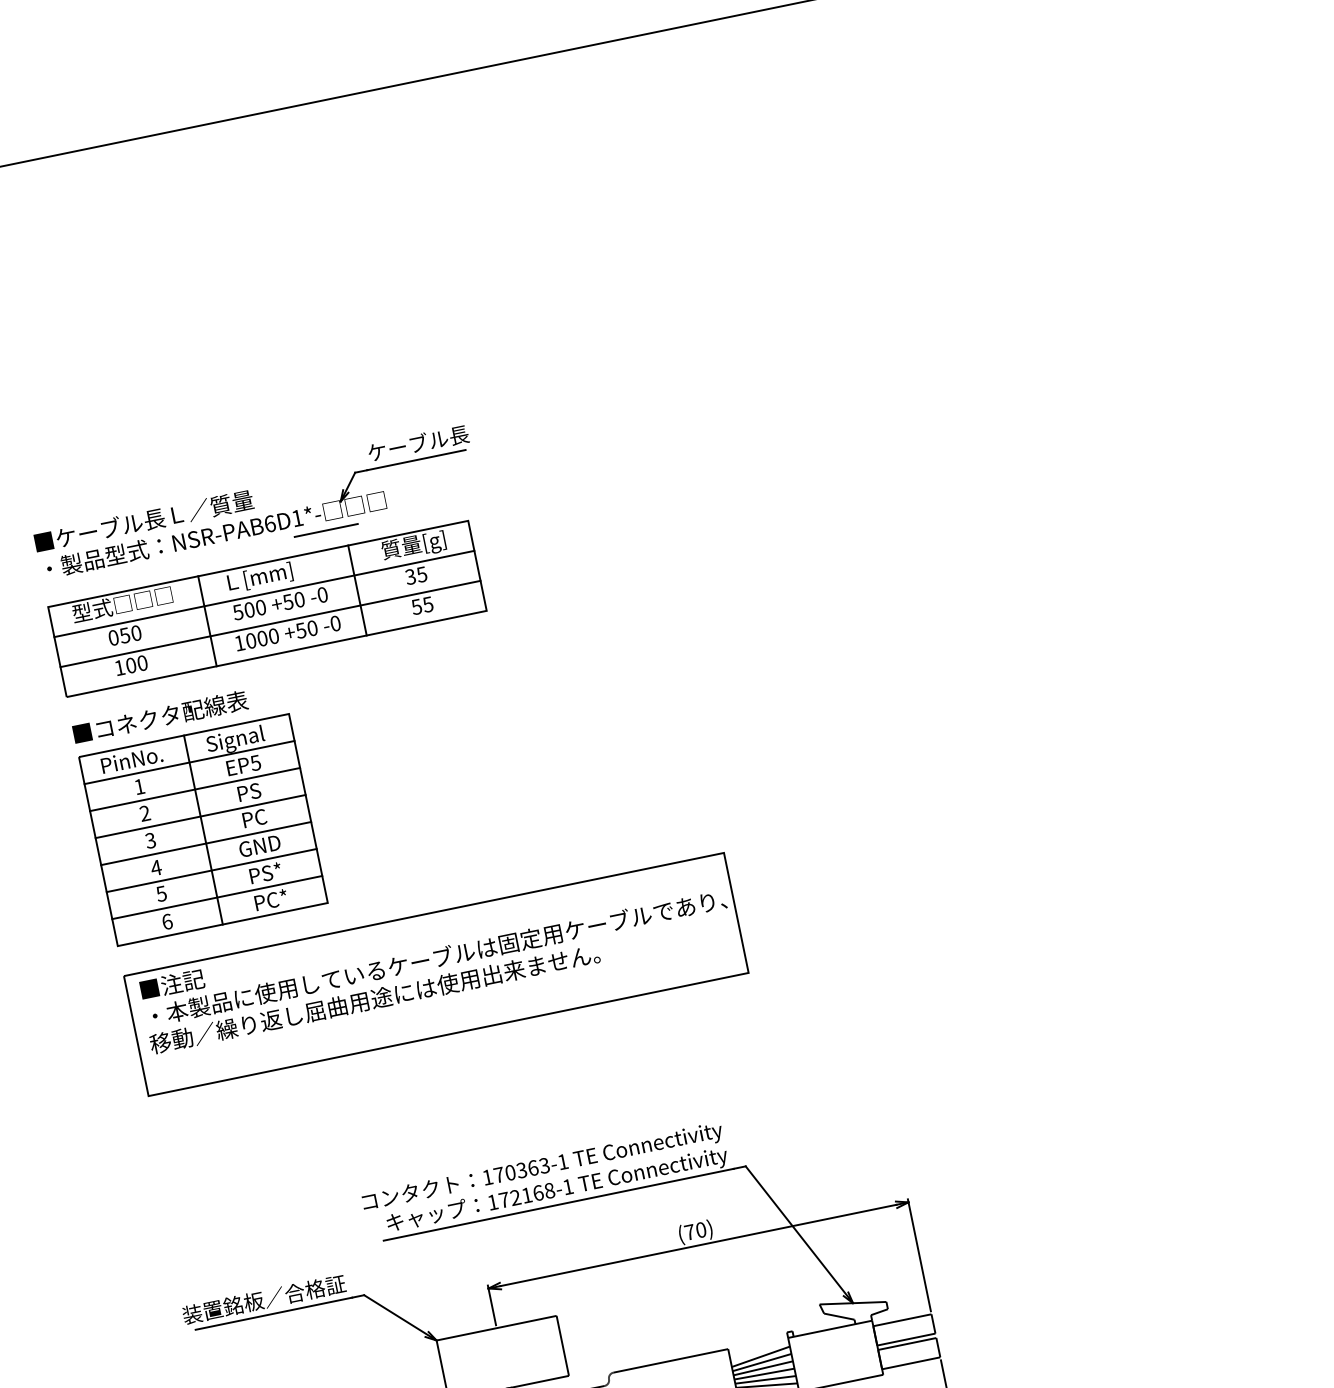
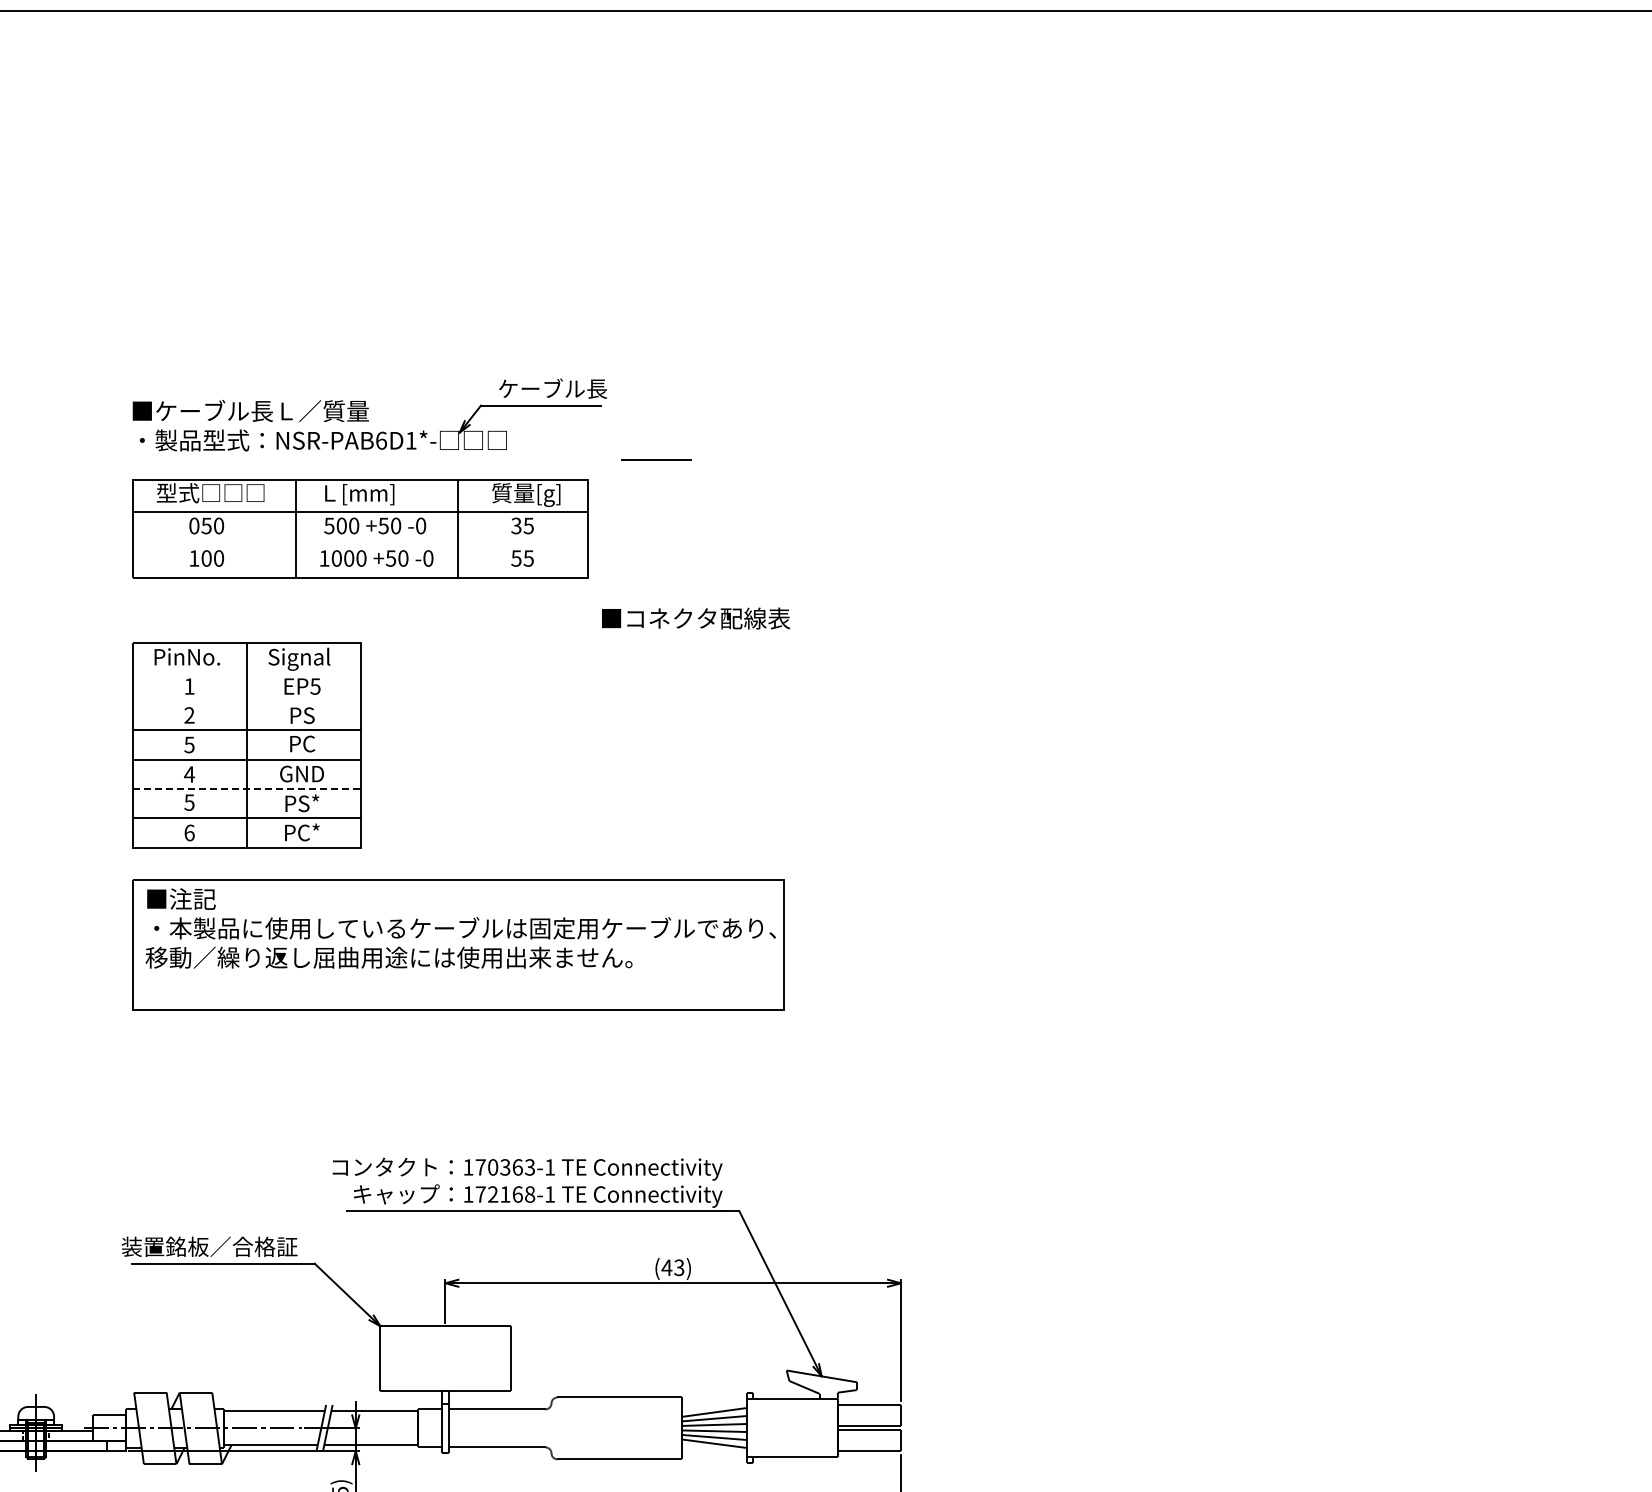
line: (326, 530) -> (656, 459), moved
line: (270, 624) -> (360, 545), removed
text: (160, 717) -> (696, 618), moved
line: (189, 762) -> (246, 671), removed
line: (194, 789) -> (246, 701), removed
text: (150, 840) -> (189, 744), 3 -> 5
line: (211, 870) -> (246, 789), solid -> dashed
text: (694, 1231) -> (672, 1267), (70) -> (43)

